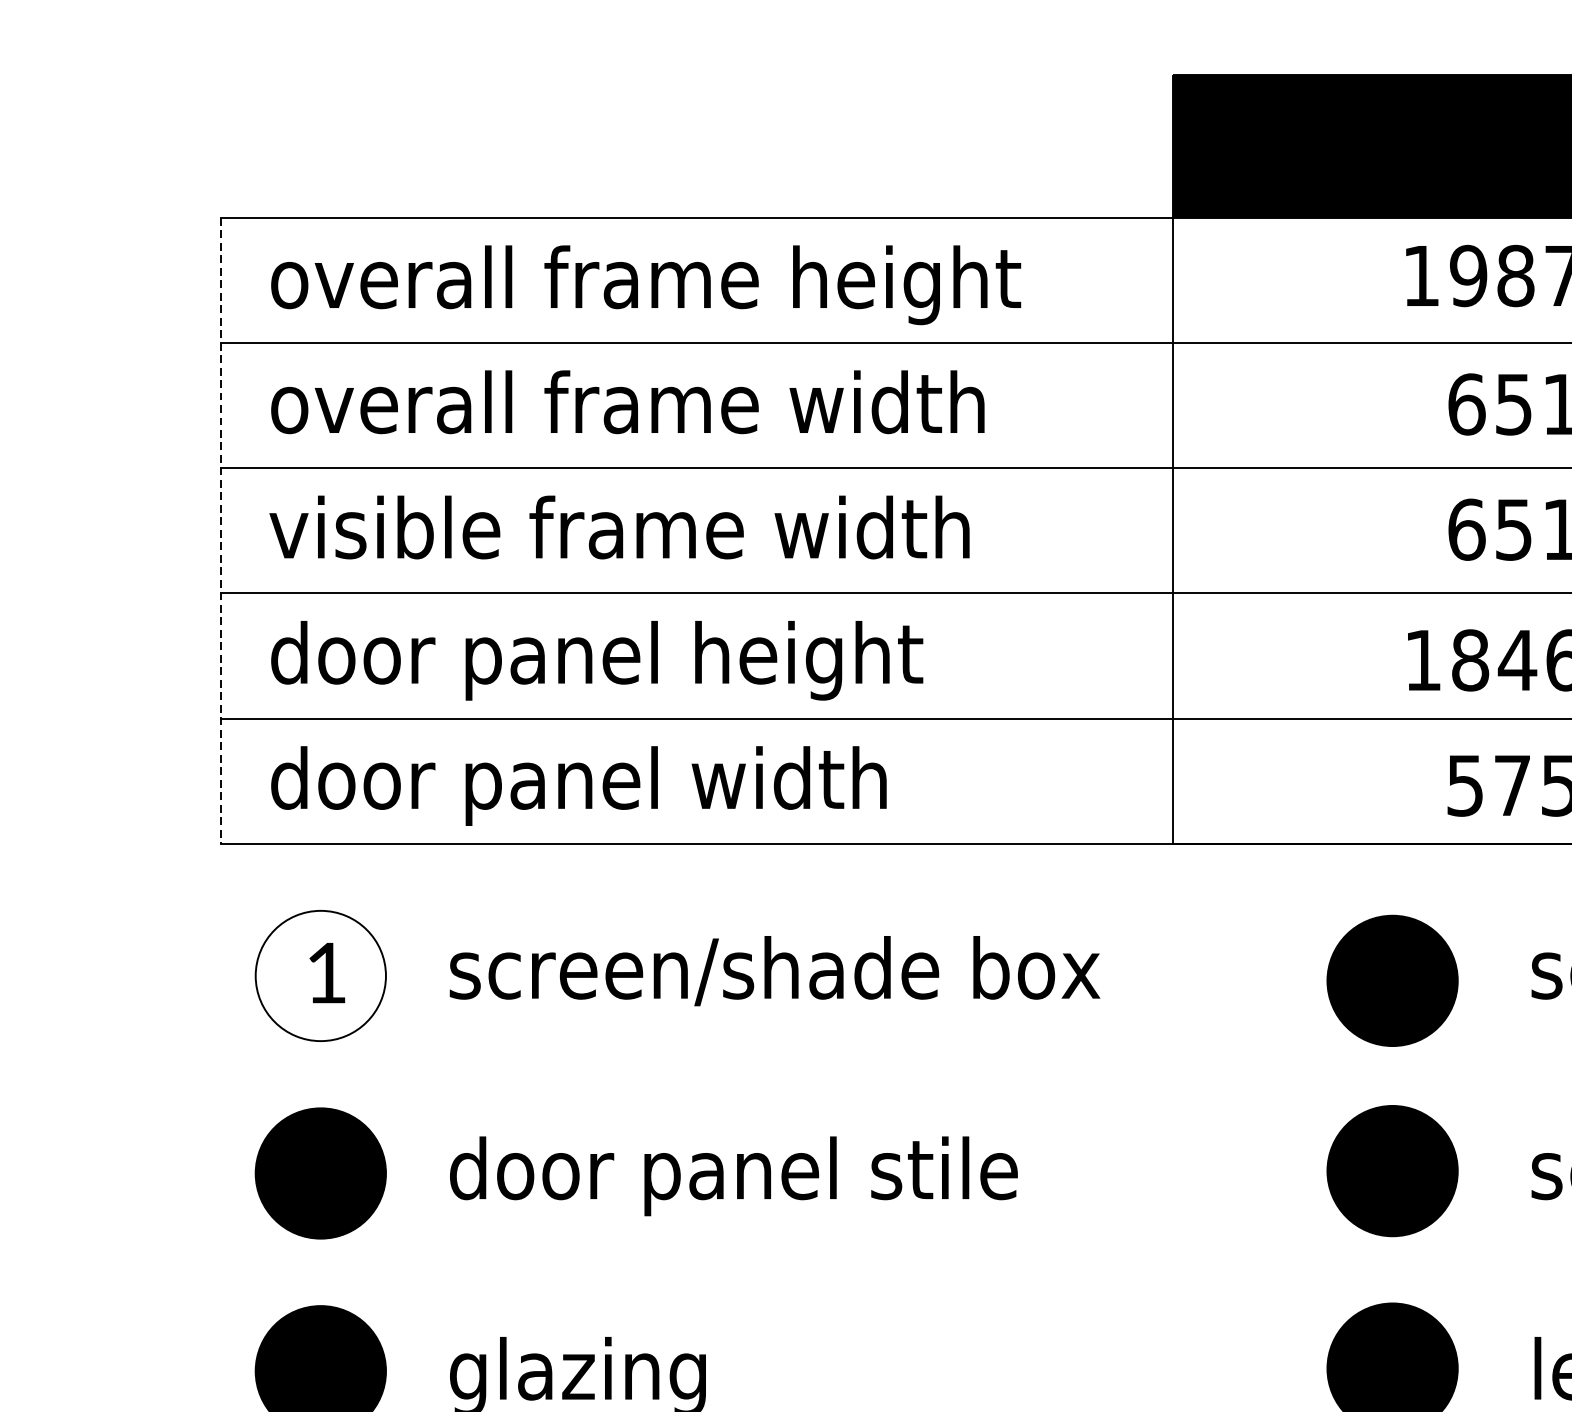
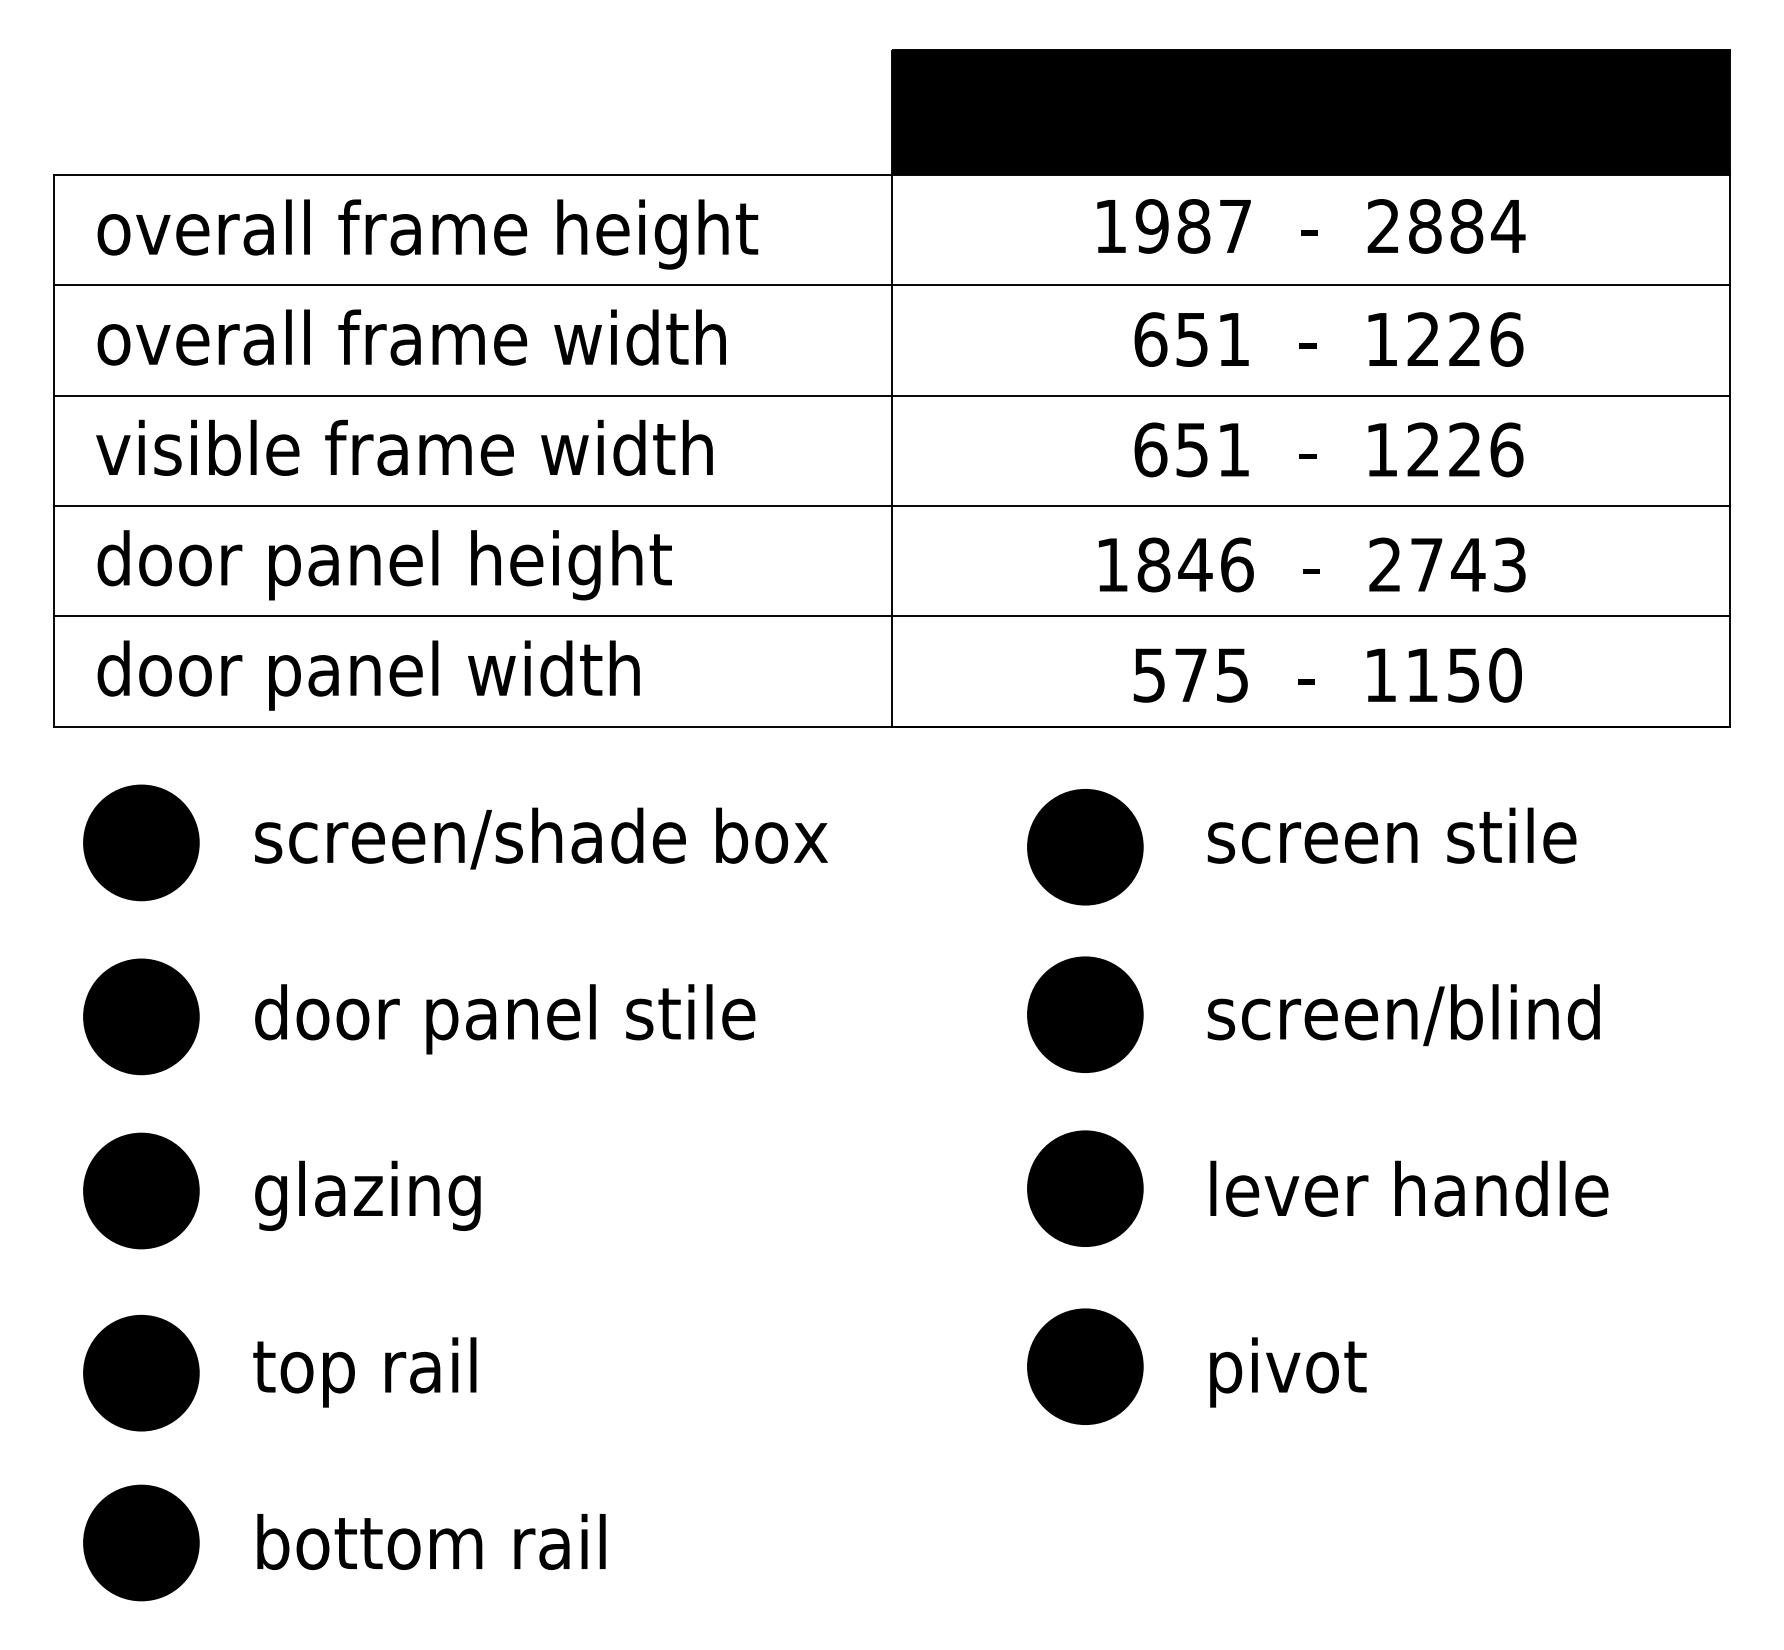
line: (221, 530) -> (53, 450), dashed -> solid
fill: (320, 975) -> (141, 842), added

